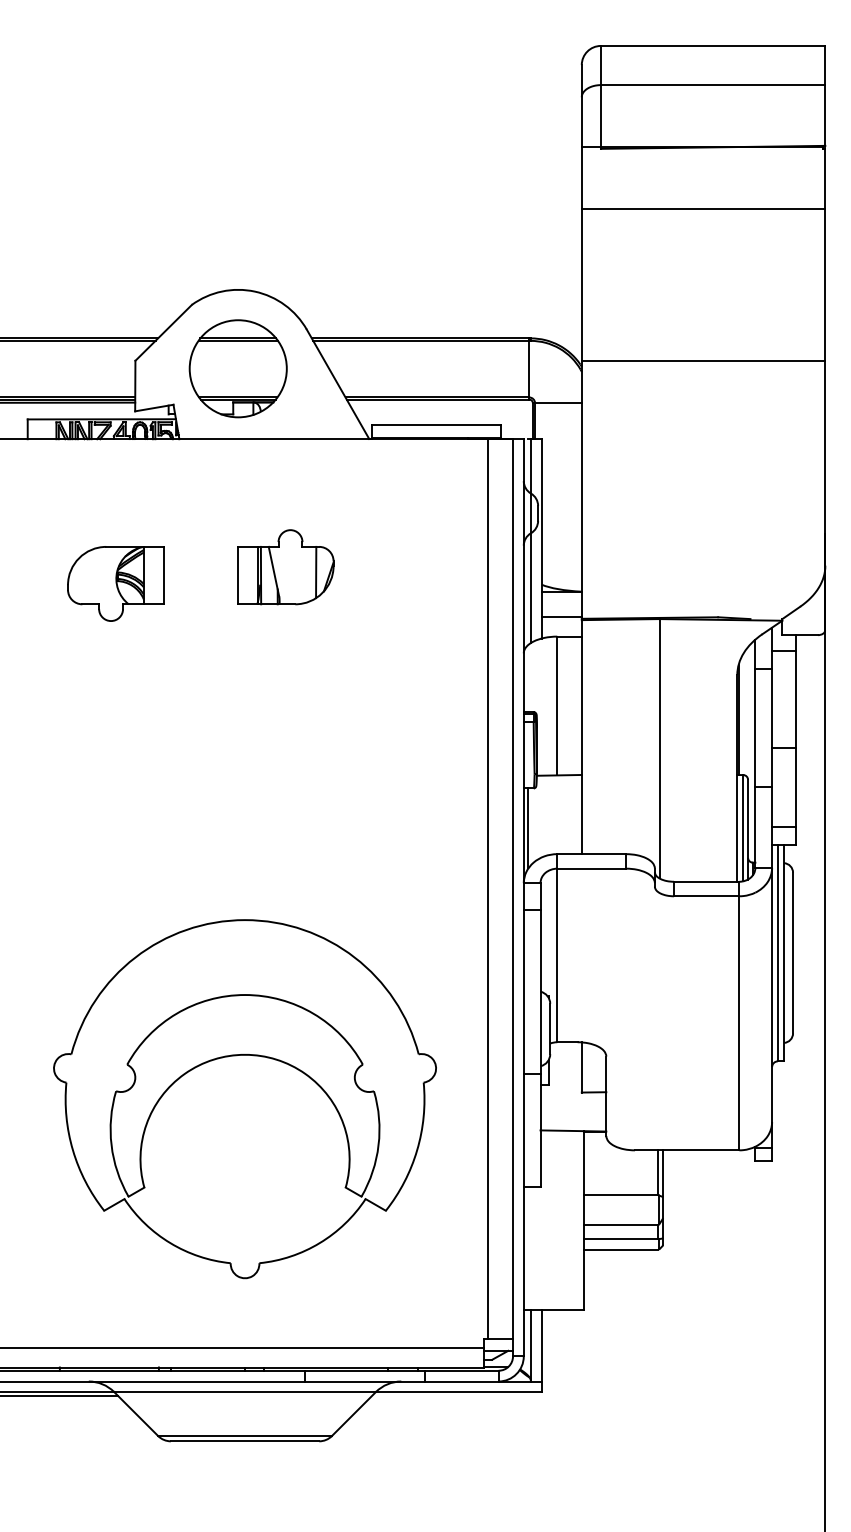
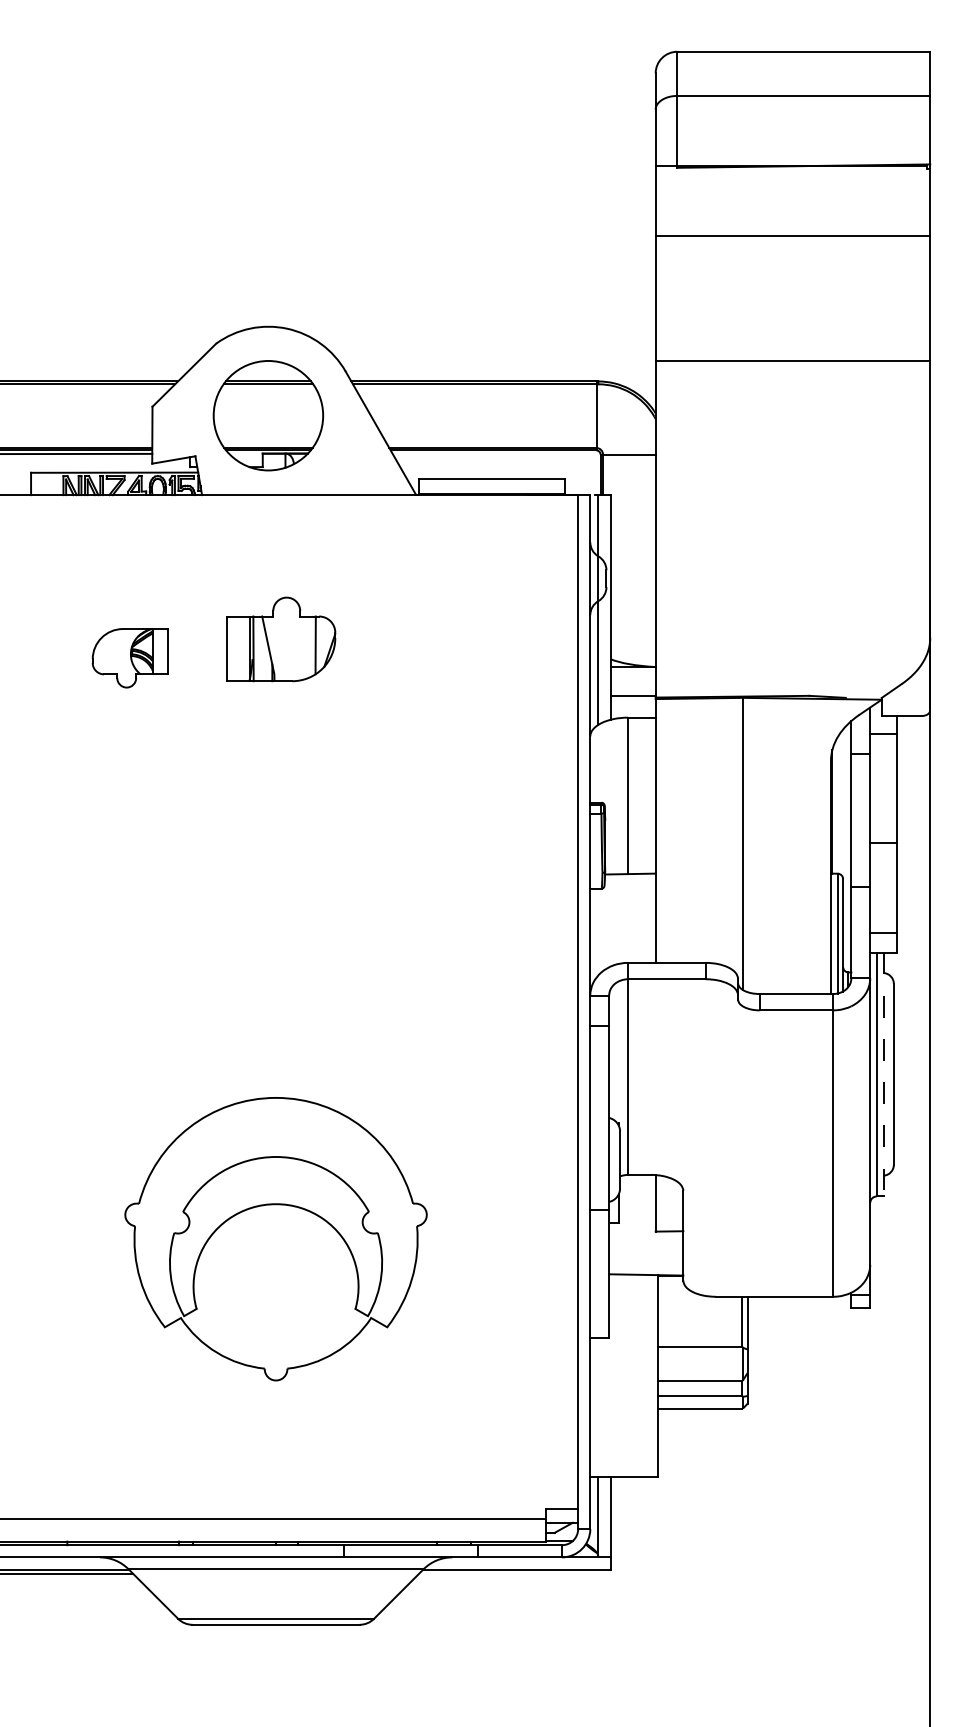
line: (703, 361) -> (792, 361), moved
part: (285, 567) -> (281, 639), moved
part: (115, 583) -> (130, 657), size x0.7
line: (528, 828) -> (595, 933), removed
line: (488, 888) -> (550, 1001), removed
line: (784, 953) -> (884, 1074), solid -> dashed
part: (244, 1099) -> (275, 1239), size x0.7

